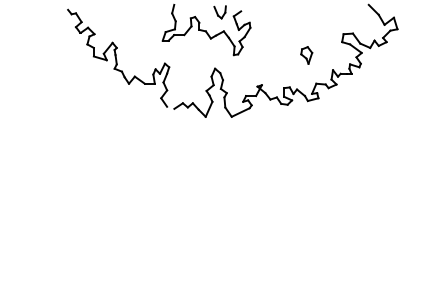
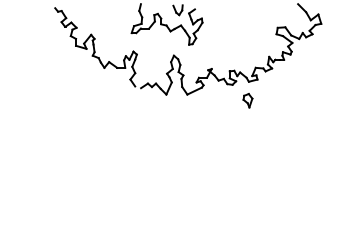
part: (306, 55) -> (247, 100), moved

